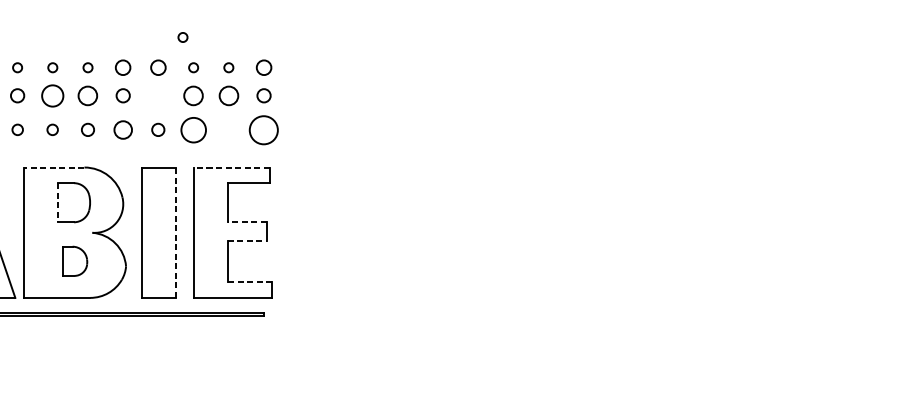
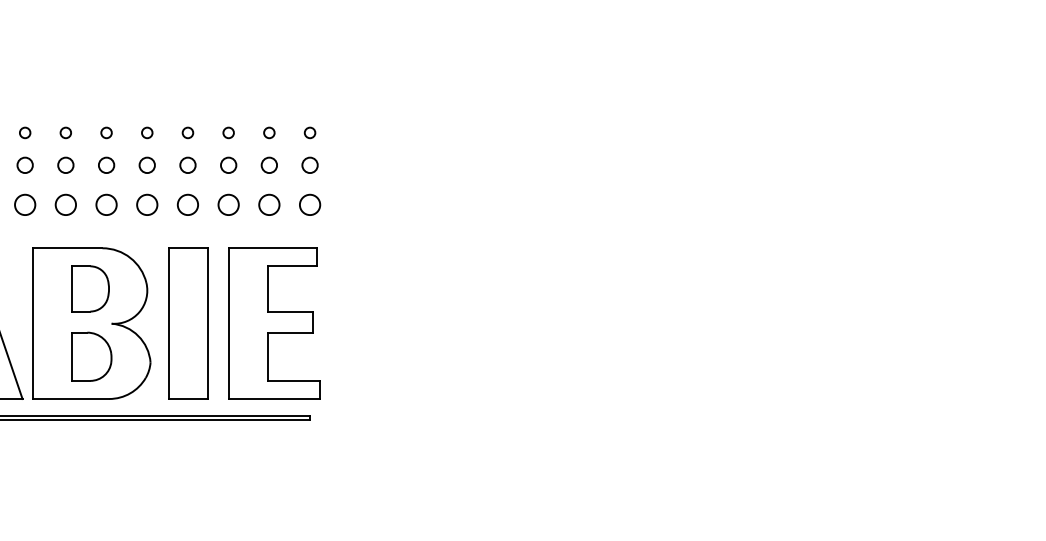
circle: (183, 37) -> (216, 97), removed
circle: (123, 67) -> (147, 132), size x0.62
circle: (158, 67) -> (187, 132), size x0.62
circle: (263, 67) -> (309, 132), size x0.62
circle: (52, 95) -> (65, 164), size x0.62
circle: (87, 95) -> (106, 164), size x0.71
circle: (158, 95) -> (187, 164), added
circle: (193, 95) -> (228, 164), size x0.71
circle: (228, 95) -> (268, 164), size x0.71
circle: (17, 129) -> (25, 204), size x1.67
circle: (52, 129) -> (65, 204), size x1.67
circle: (87, 129) -> (106, 204), size x1.43
circle: (158, 129) -> (187, 204), size x1.43
circle: (193, 129) -> (228, 204), size x0.71
circle: (228, 129) -> (269, 204), added
circle: (264, 129) -> (310, 204), size x0.62
line: (54, 167) -> (67, 248), dashed -> solid
line: (231, 167) -> (272, 248), dashed -> solid
line: (58, 202) -> (72, 288), dashed -> solid
line: (247, 222) -> (290, 311), dashed -> solid
line: (175, 232) -> (207, 323), dashed -> solid
line: (247, 240) -> (290, 332), dashed -> solid
part: (74, 261) -> (91, 356), size x1.43
line: (249, 281) -> (293, 380), dashed -> solid

